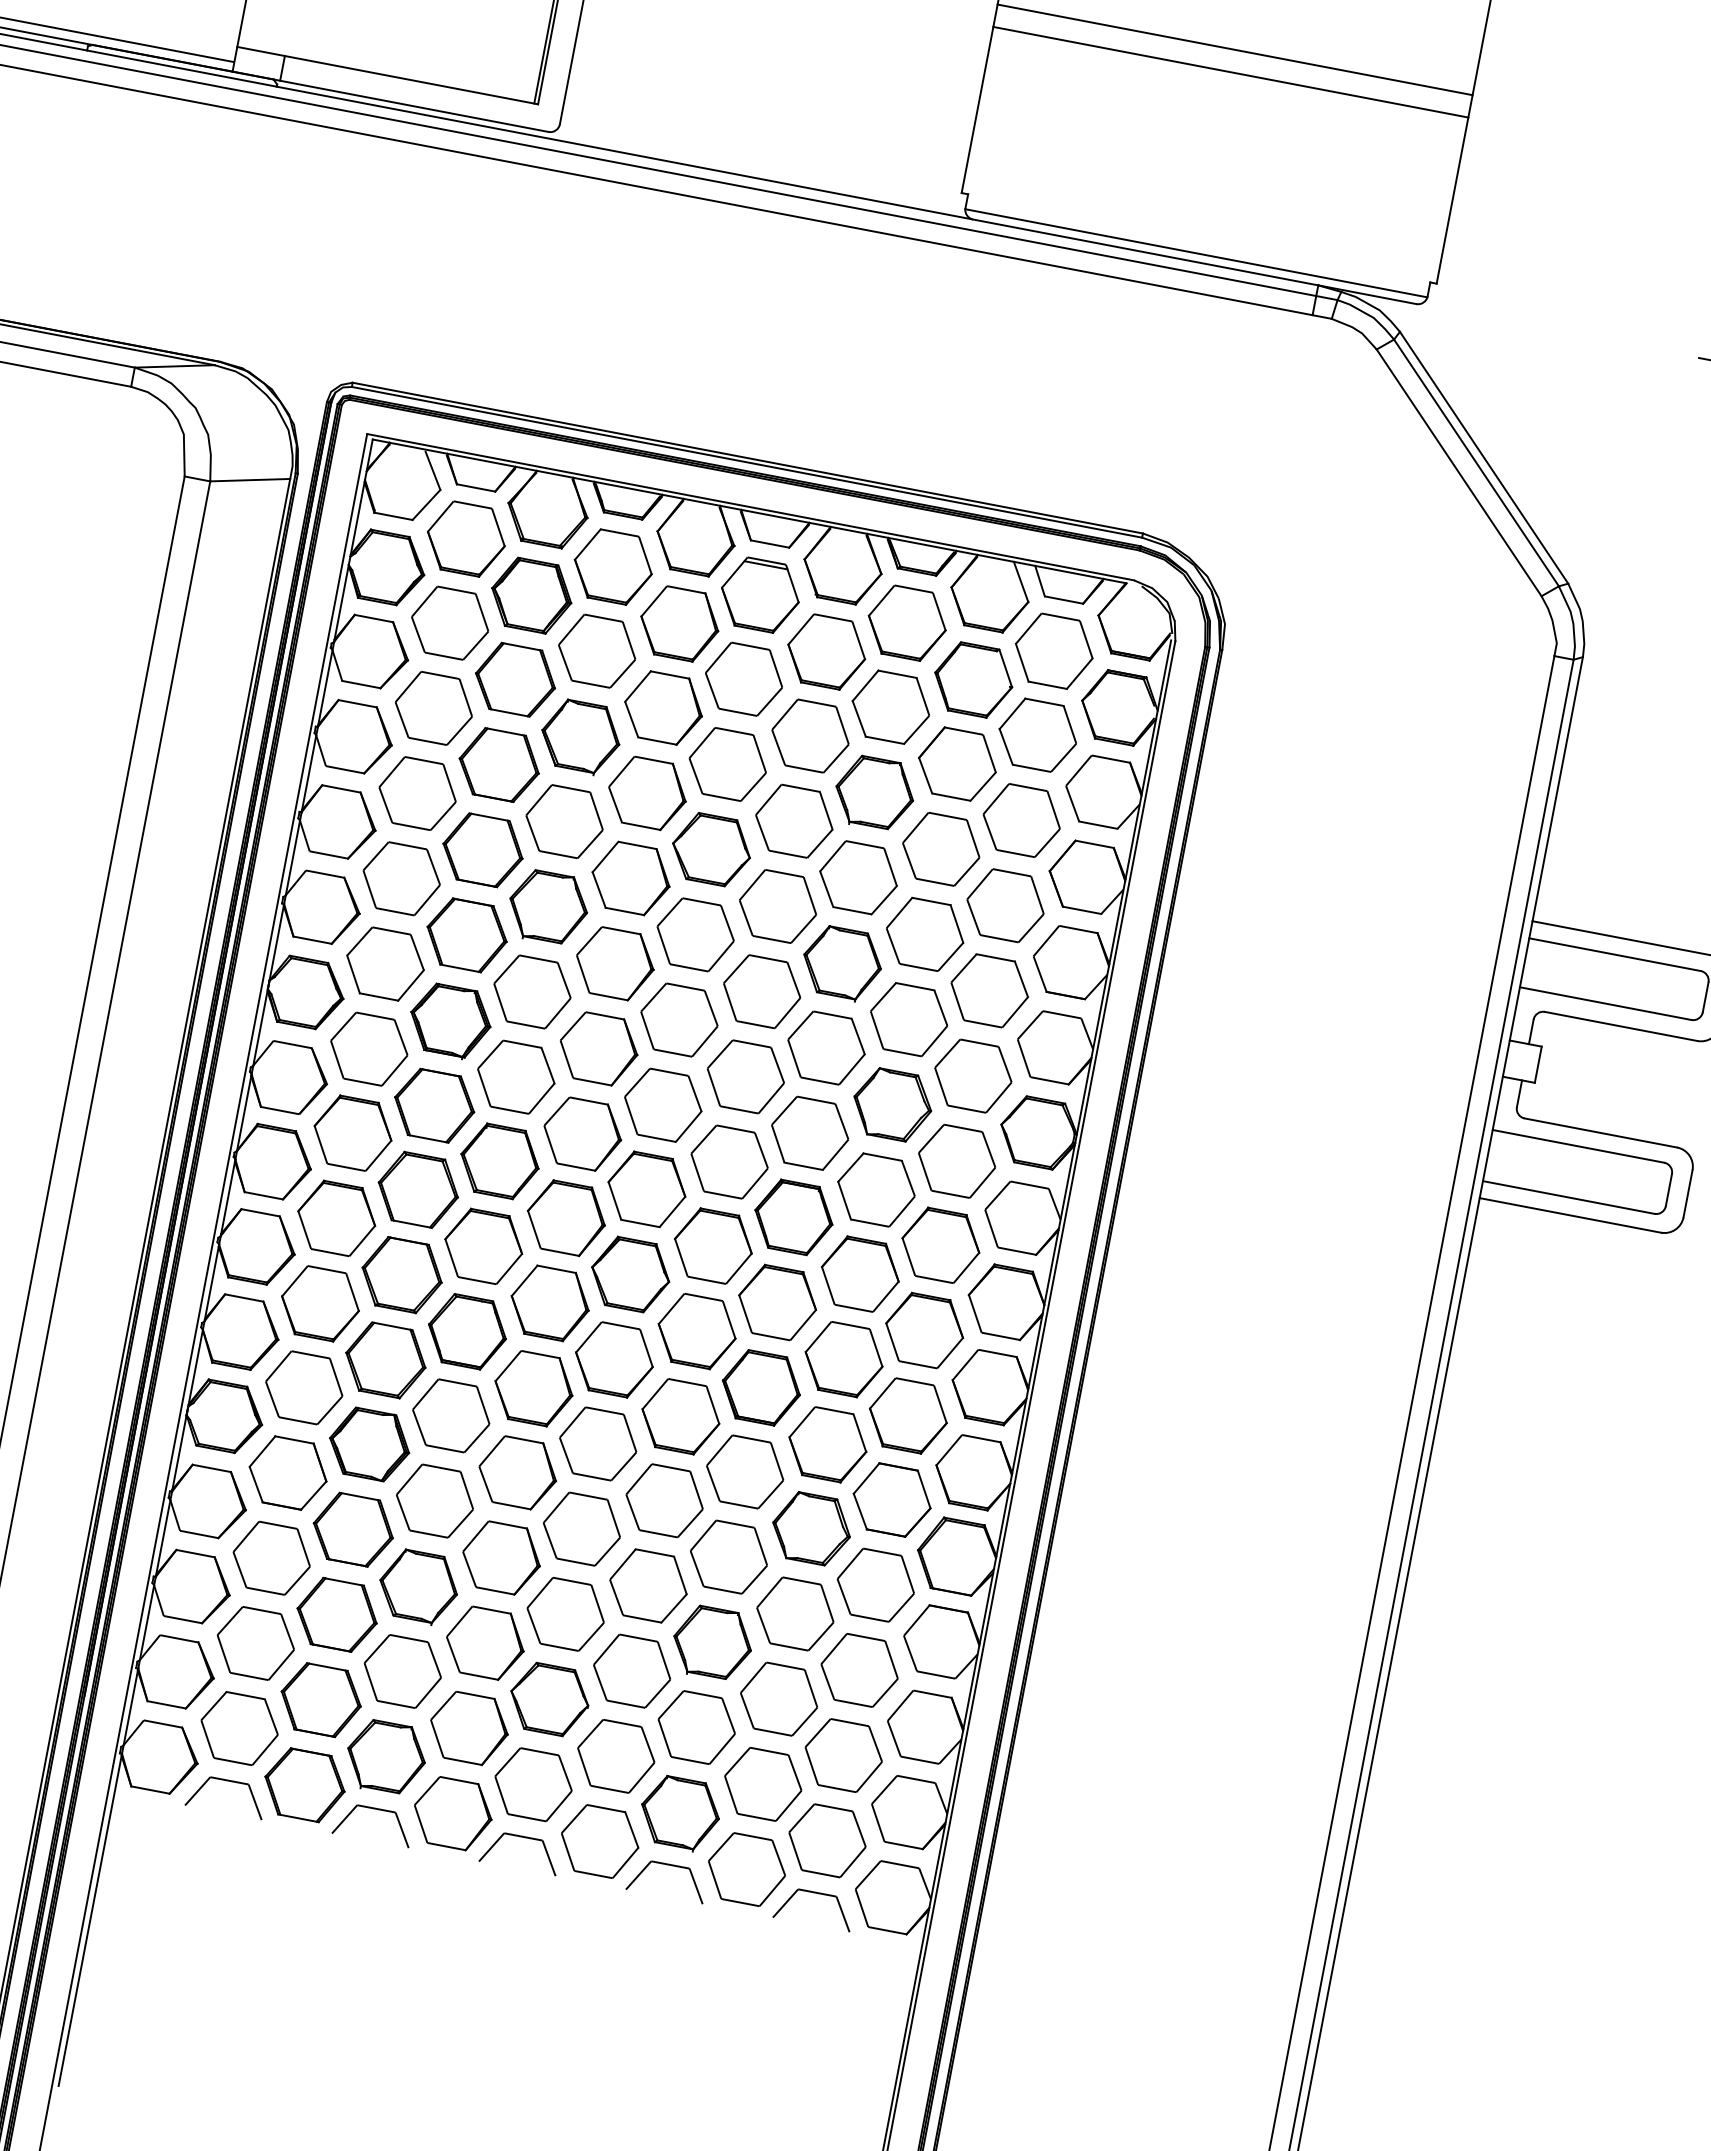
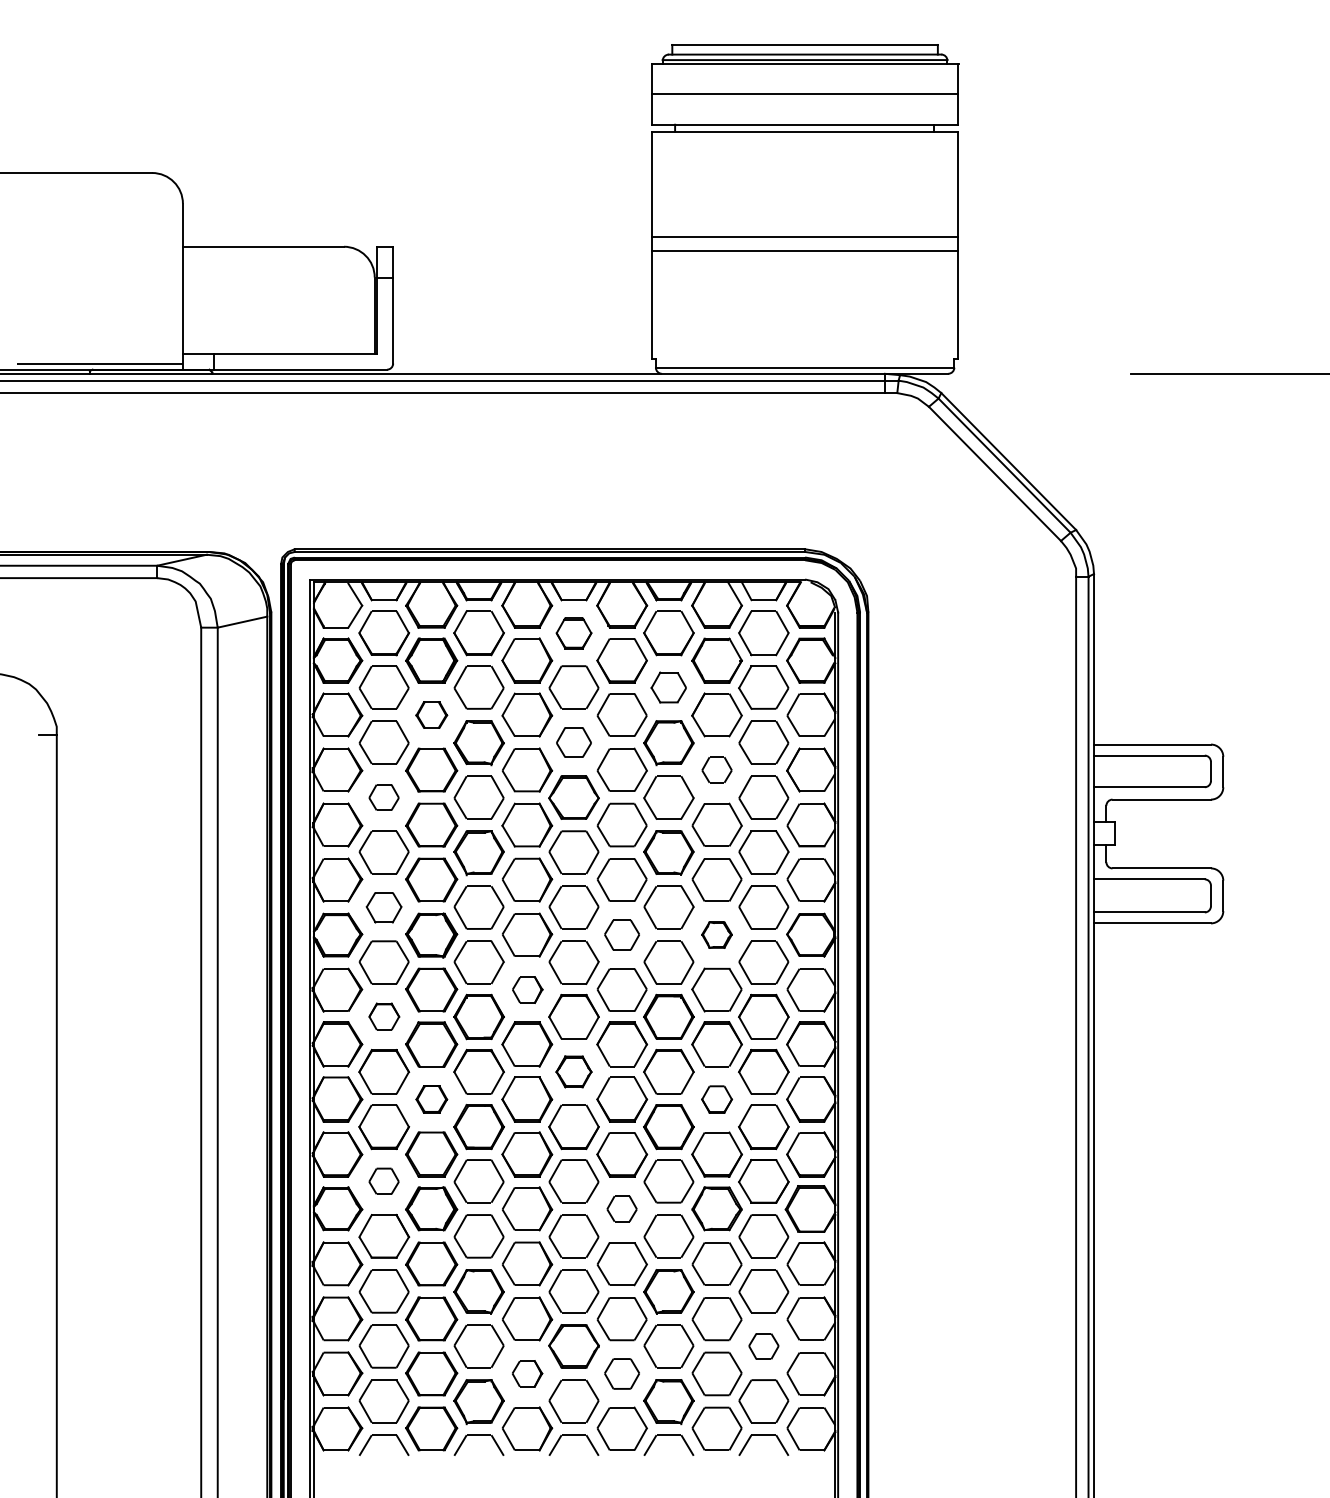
part: (759, 595) -> (573, 633), size x0.7
part: (515, 678) -> (431, 714), size x0.6
part: (890, 707) -> (668, 687), size x0.7
part: (727, 764) -> (573, 742), size x0.7
part: (416, 793) -> (383, 797), size x0.6
part: (940, 848) -> (716, 769), size x0.6
part: (384, 963) -> (383, 907), size x0.7
part: (744, 1075) -> (621, 934), size x0.7
part: (891, 1103) -> (716, 934), size x0.6
part: (353, 1132) -> (384, 1016), size x0.6
part: (583, 1133) -> (527, 989), size x0.6
part: (630, 1273) -> (573, 1071), size x0.7
part: (401, 1275) -> (431, 1099), size x0.6
part: (843, 1359) -> (716, 1099), size x0.6
part: (303, 1387) -> (383, 1181), size x0.6
part: (663, 1499) -> (621, 1208), size x0.6
part: (469, 1727) -> (527, 1373), size x0.6
part: (615, 1755) -> (621, 1373), size x0.7
part: (843, 1755) -> (763, 1346), size x0.6

